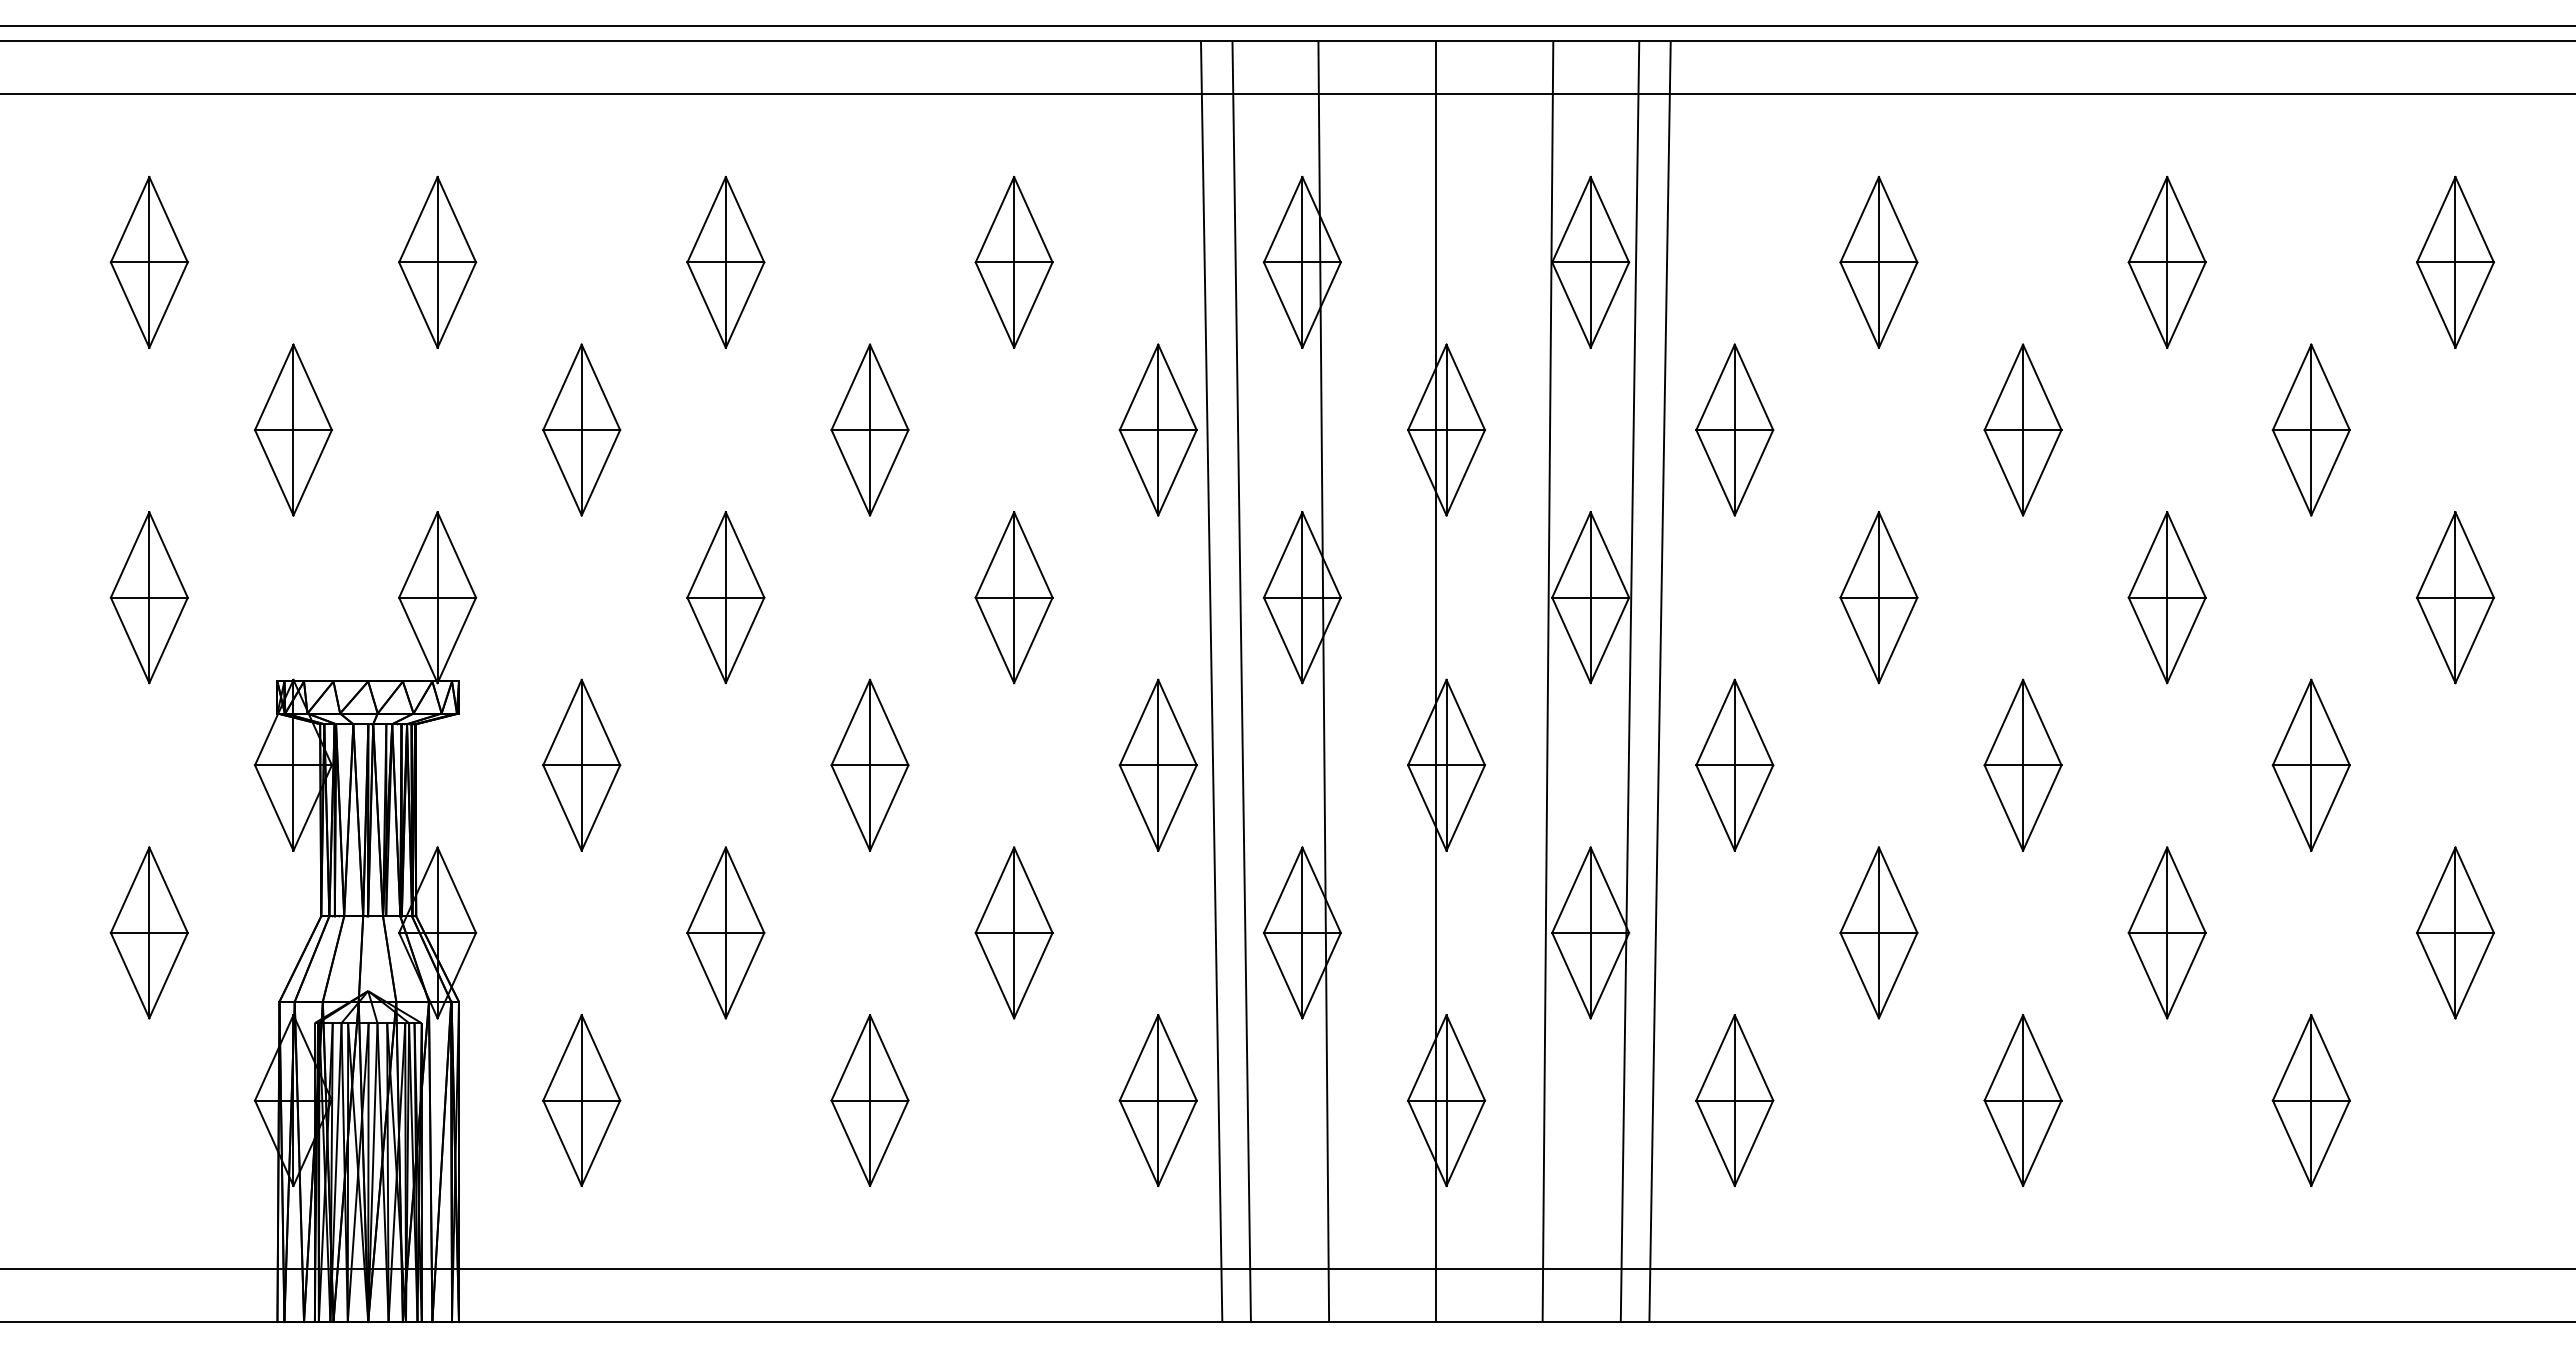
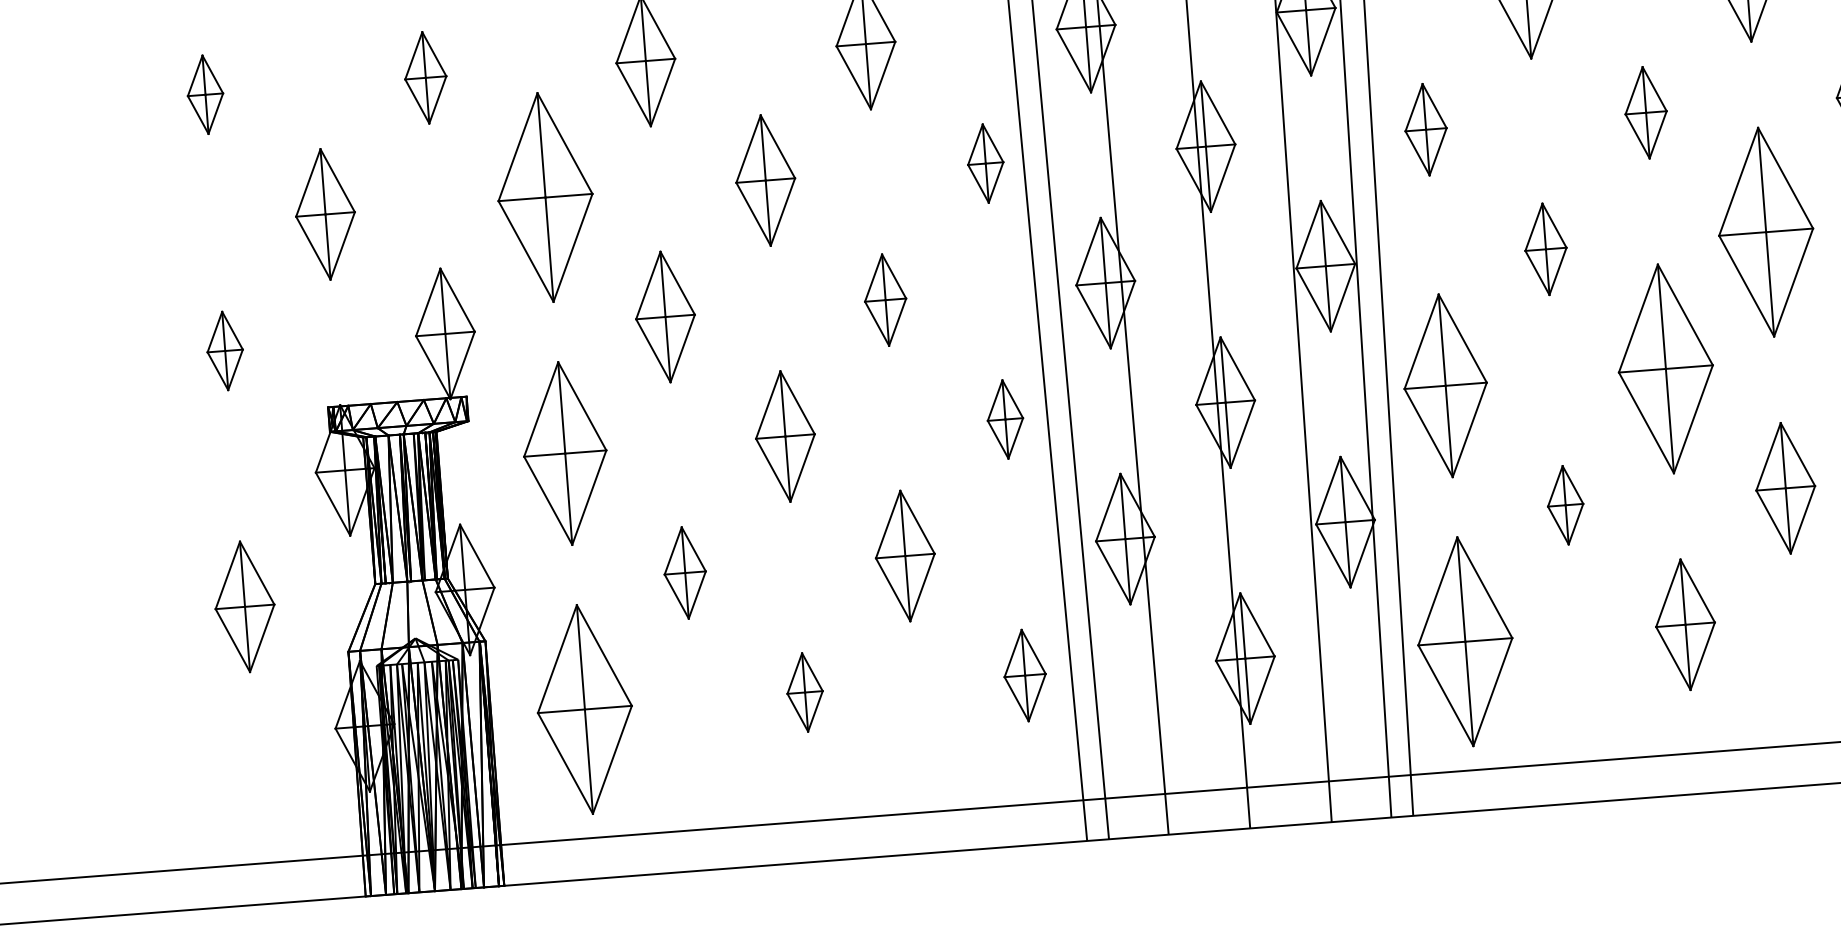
part: (148, 261) -> (204, 94), size x0.6
part: (437, 261) -> (425, 77), size x0.7
part: (581, 429) -> (545, 197), size x1.6
part: (1157, 429) -> (985, 163), size x0.6
part: (1734, 429) -> (1425, 129), size x0.7
part: (2022, 429) -> (1645, 112), size x0.7
part: (148, 597) -> (224, 350), size x0.6
part: (1013, 597) -> (885, 299), size x0.7
part: (1878, 597) -> (1545, 249), size x0.7
part: (2166, 597) -> (1765, 232), size x1.6
part: (581, 764) -> (565, 452), size x1.4
part: (1157, 764) -> (1004, 419), size x0.6
part: (1734, 764) -> (1445, 385), size x1.4
part: (2022, 764) -> (1665, 368), size x1.6
part: (725, 932) -> (684, 572), size x0.7
part: (1878, 932) -> (1565, 504), size x0.6
part: (581, 1100) -> (584, 709), size x1.6
part: (869, 1100) -> (804, 692), size x0.6
part: (1157, 1100) -> (1024, 675), size x0.7
part: (1734, 1100) -> (1465, 641), size x1.6

